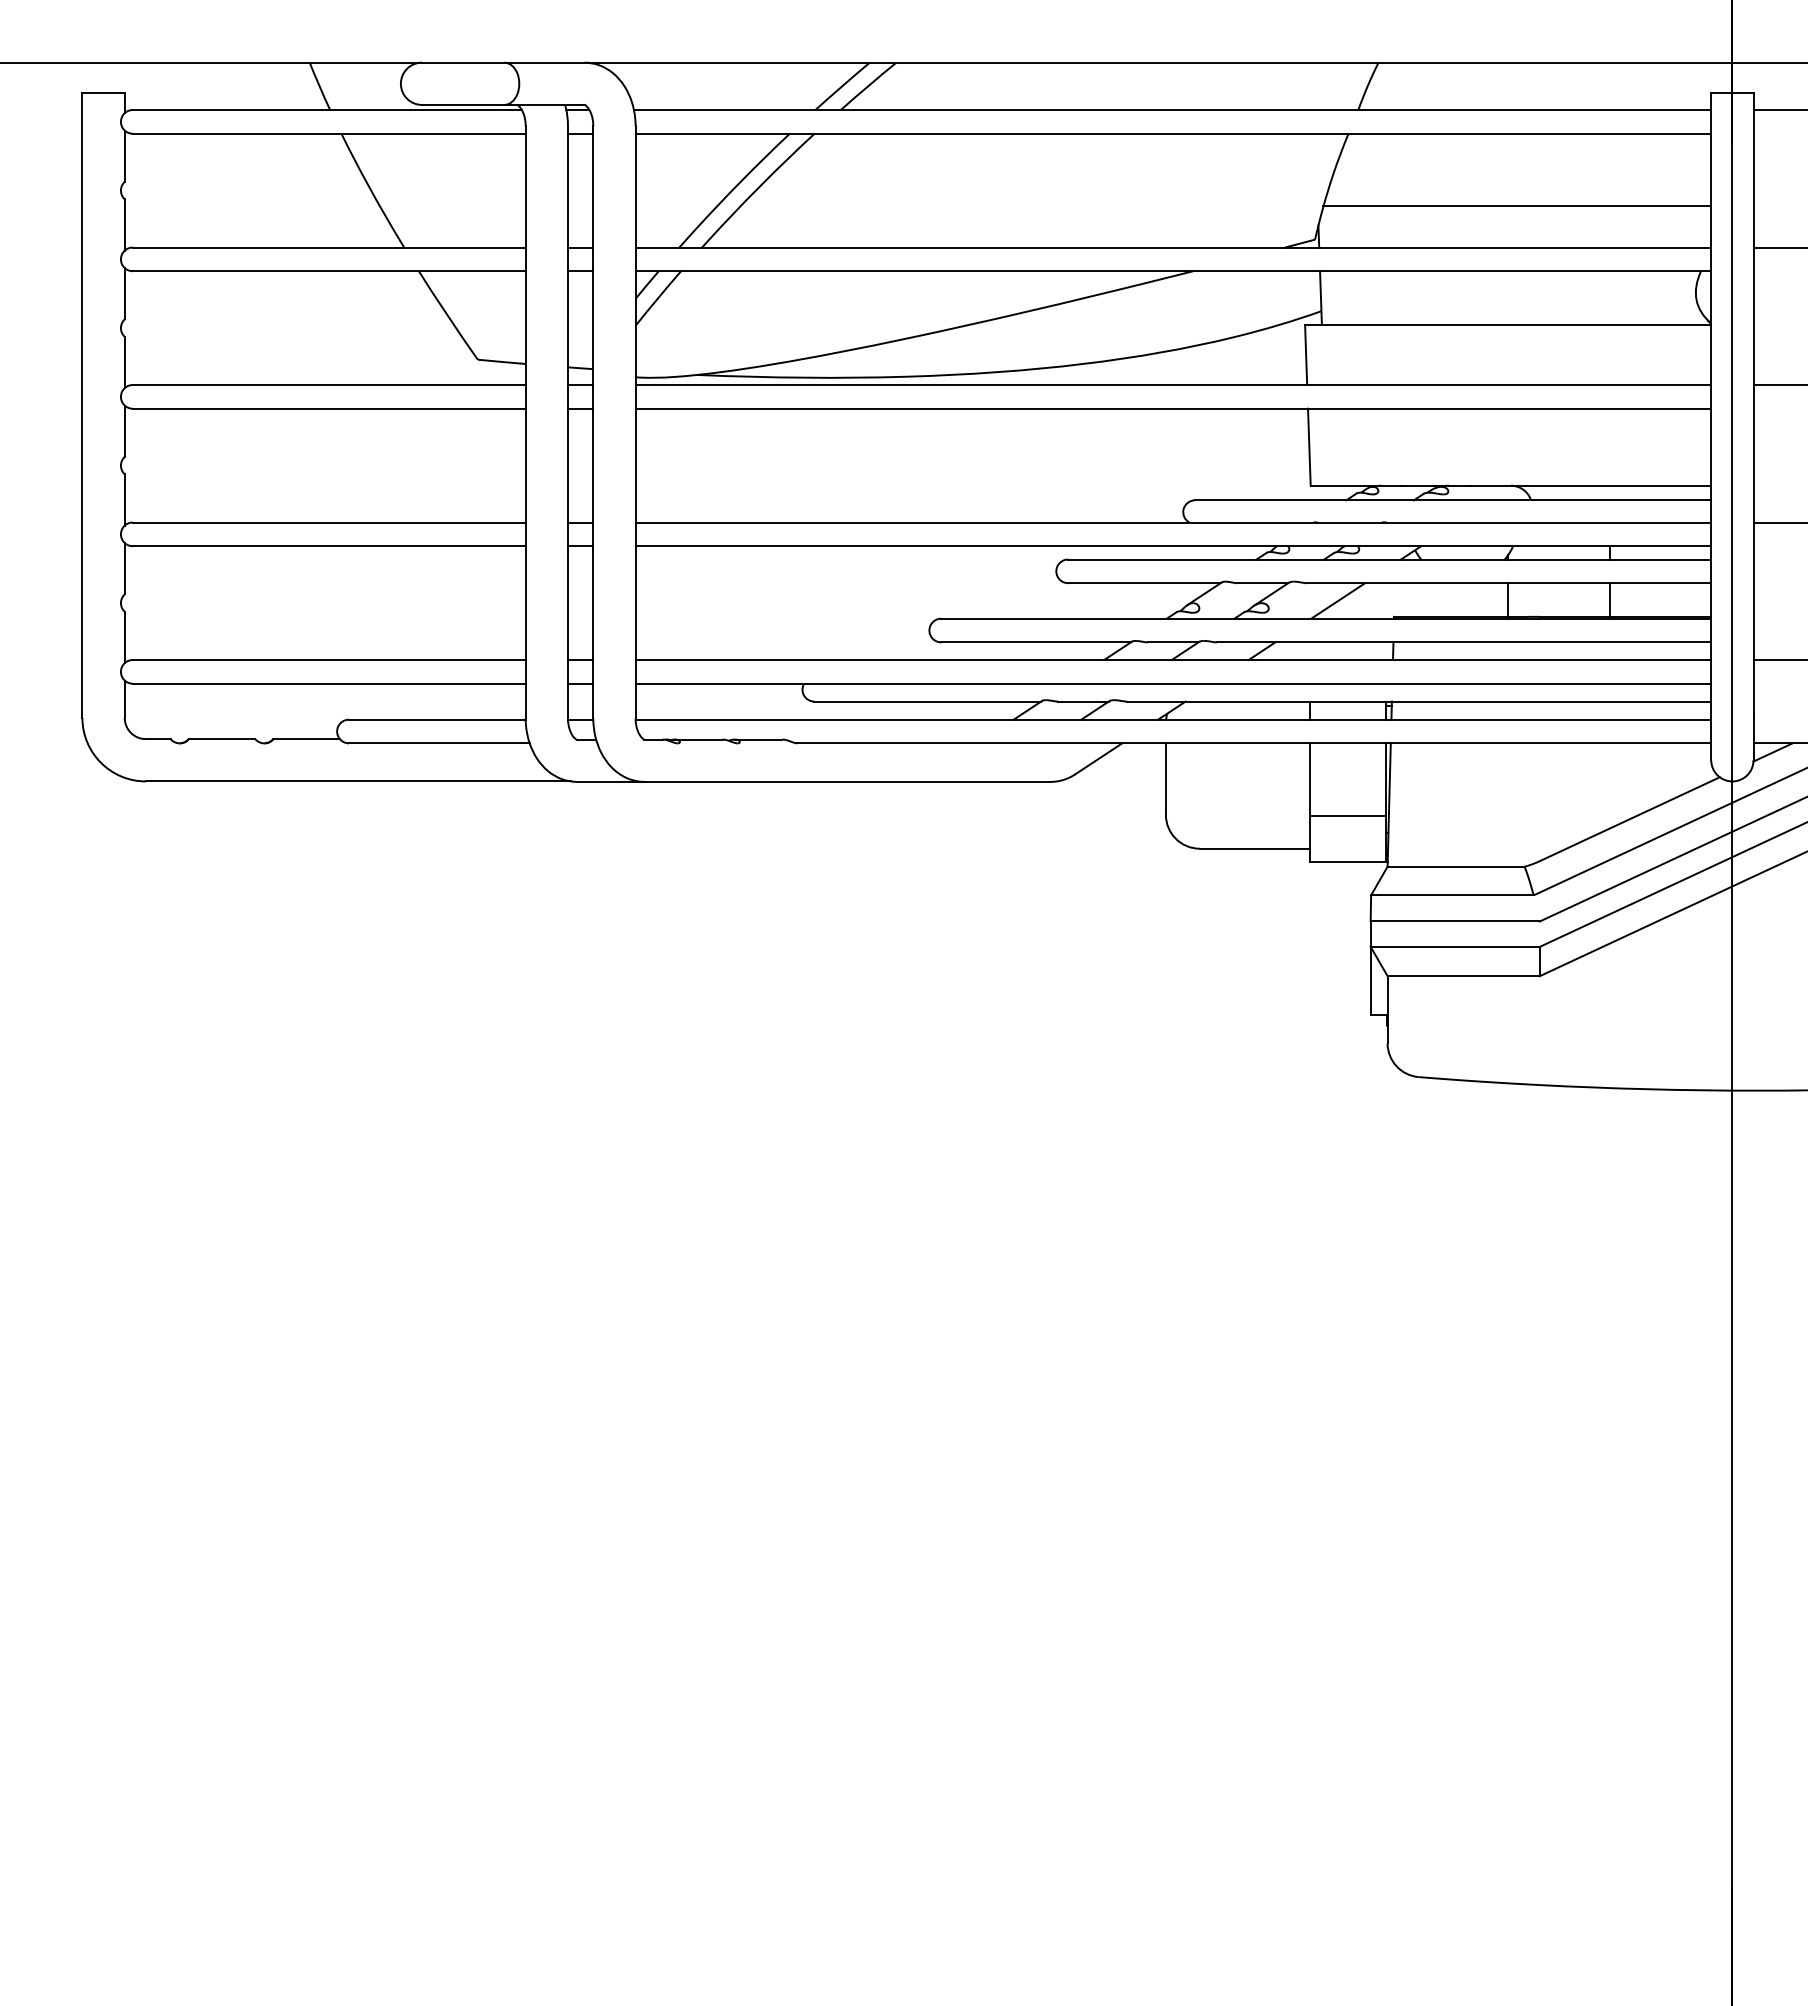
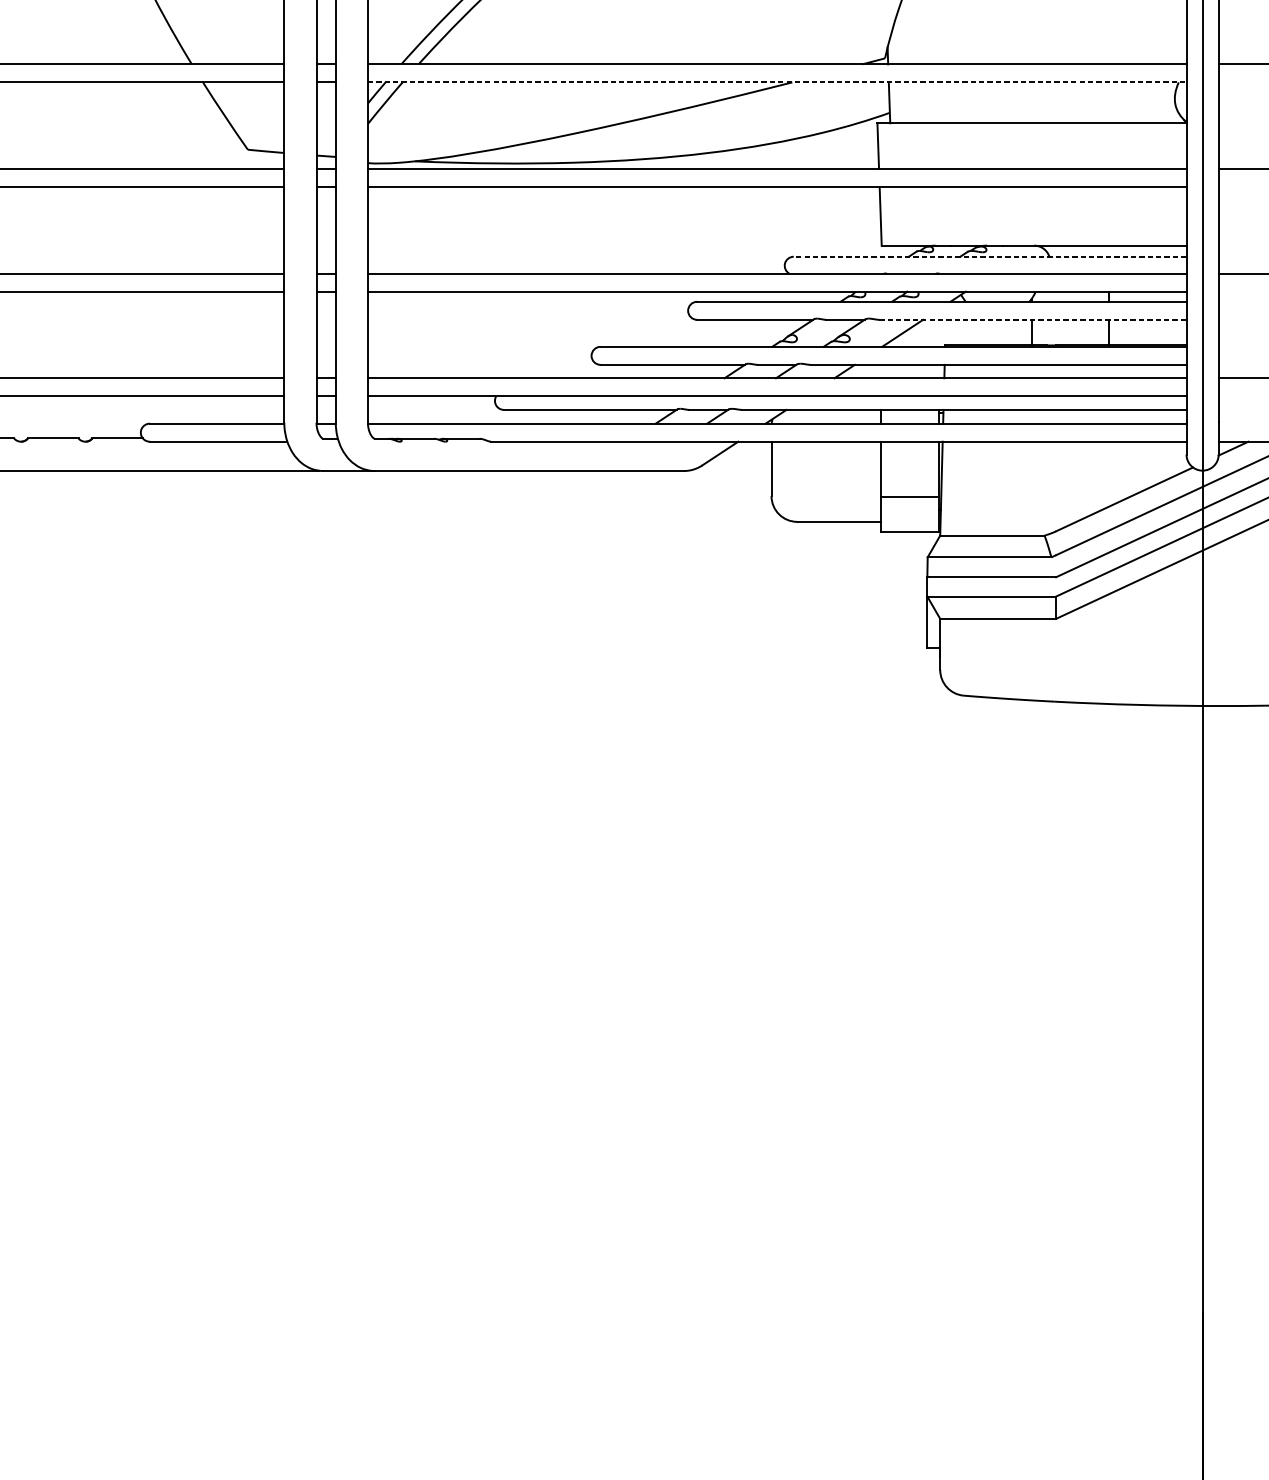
line: (1517, 206) -> (1039, 33), removed
line: (1173, 271) -> (777, 82), solid -> dashed
line: (1452, 500) -> (989, 256), solid -> dashed
line: (1509, 583) -> (1033, 320), solid -> dashed

